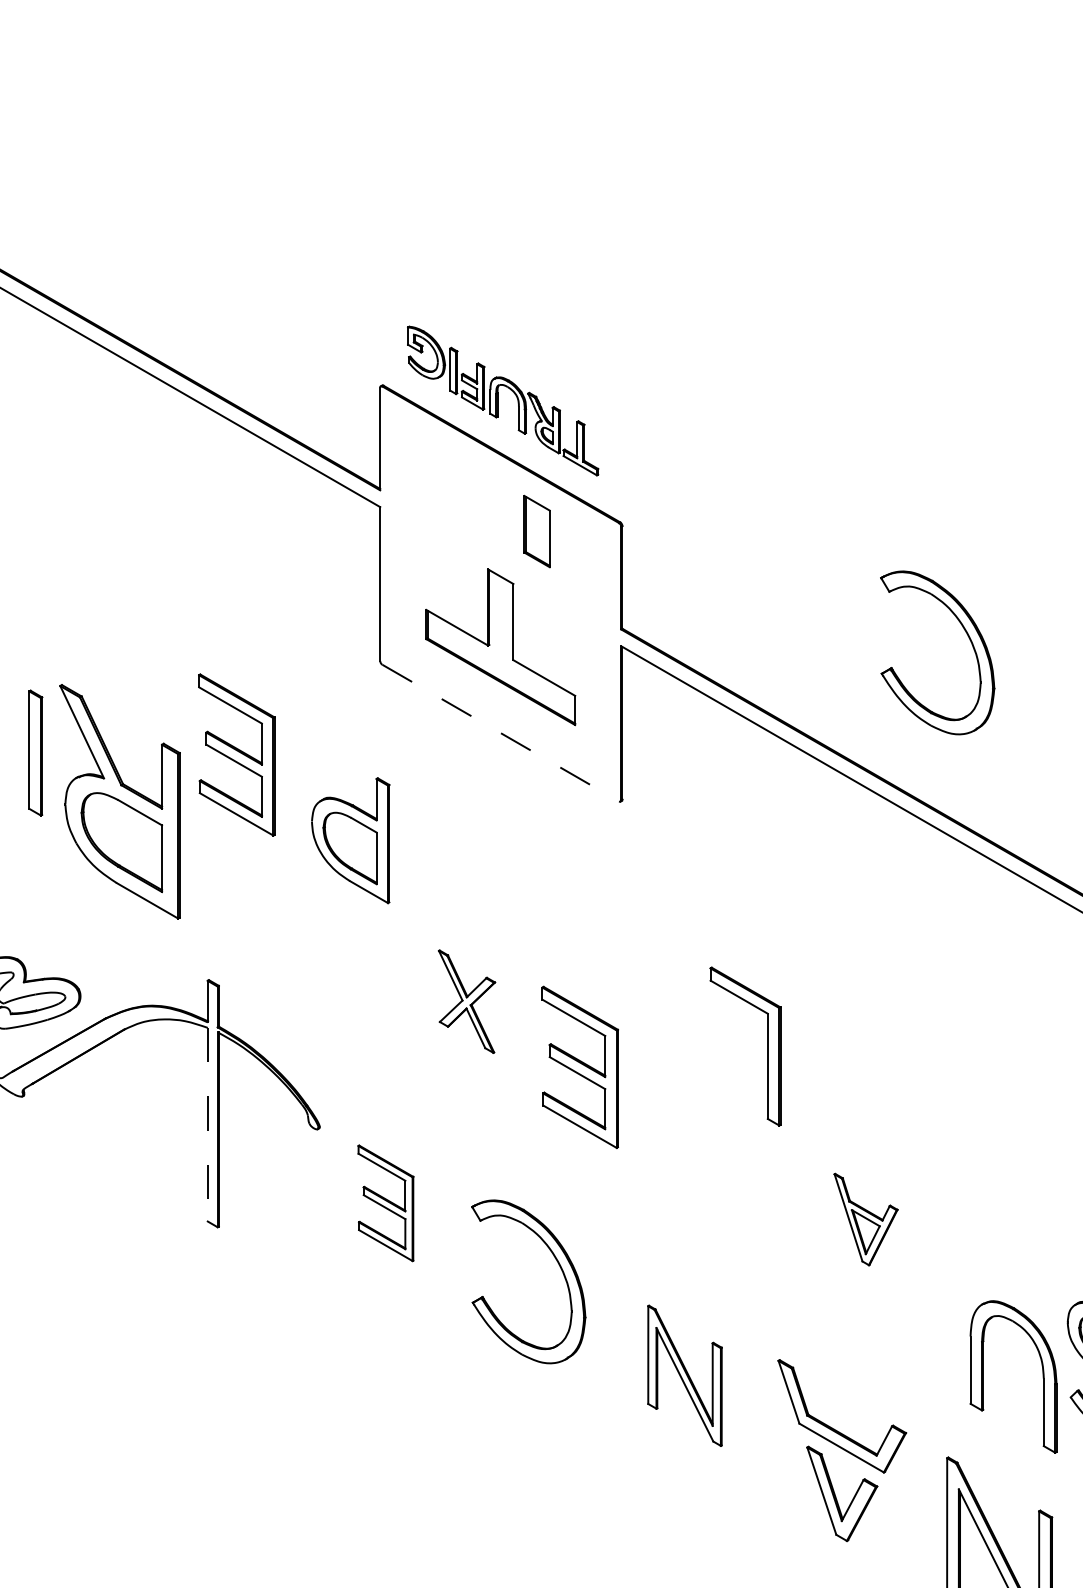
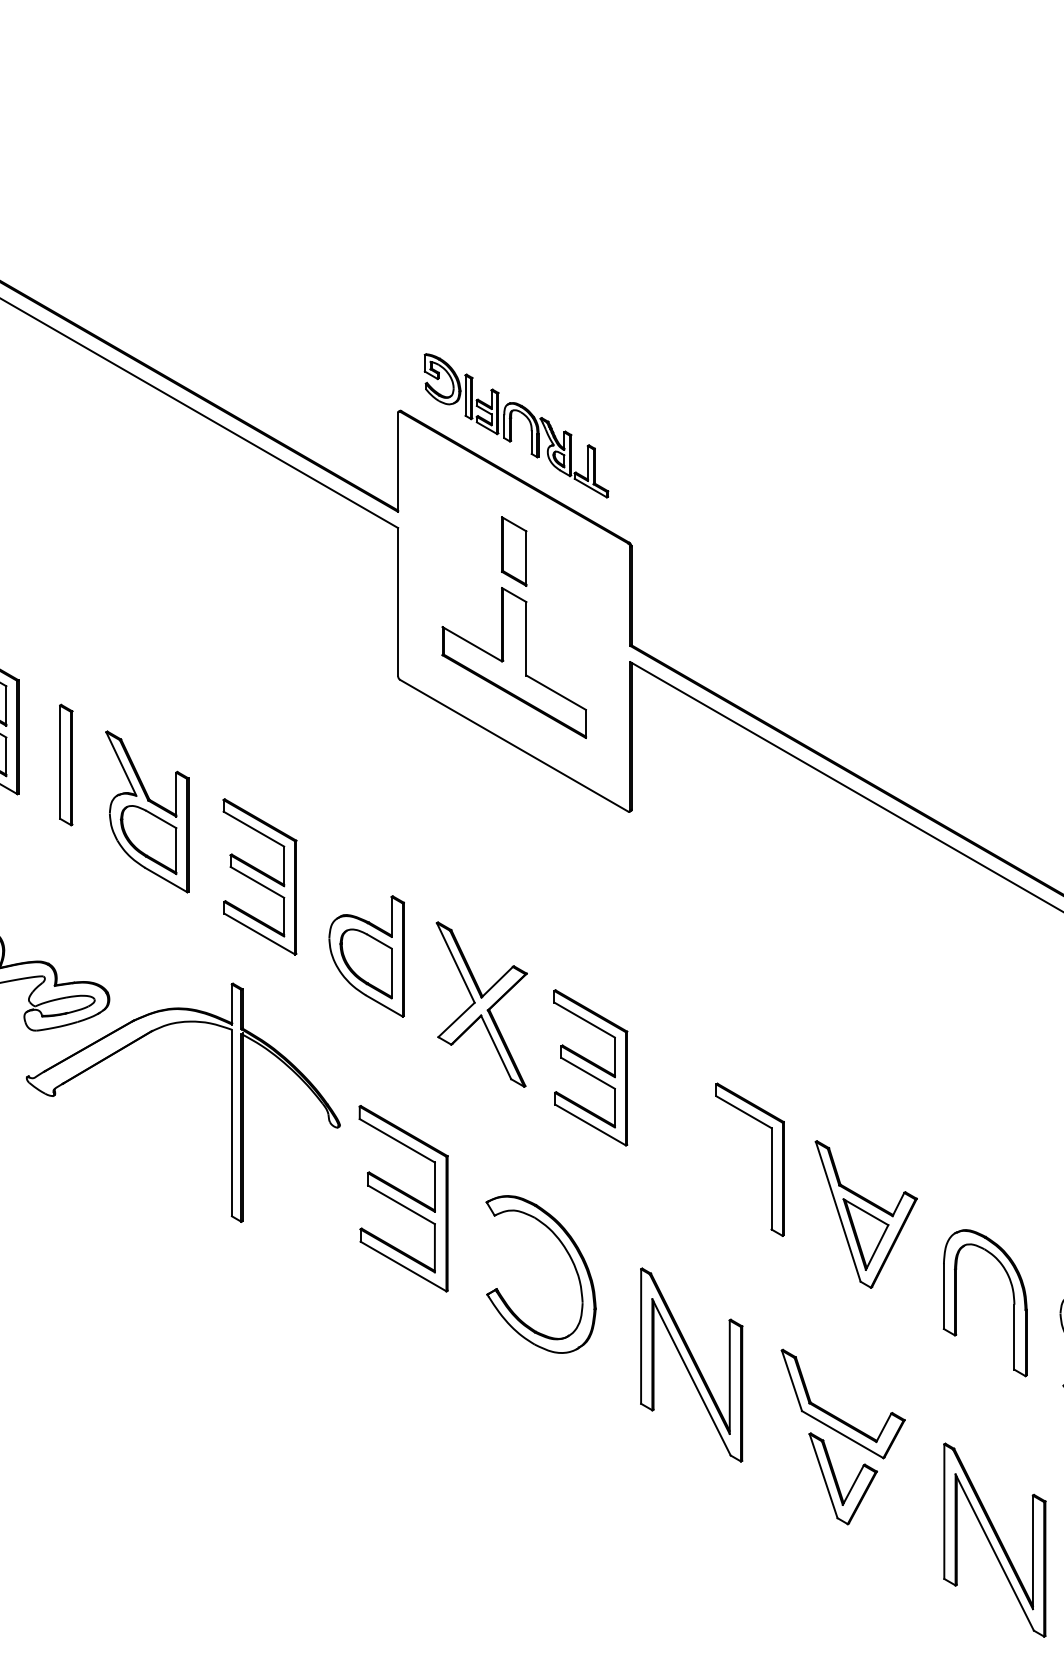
part: (537, 531) -> (514, 551), moved
part: (968, 637) -> (964, 653), removed
line: (501, 732) -> (514, 745), dashed -> solid
part: (236, 754) -> (259, 876), moved
part: (120, 801) -> (147, 811), size x0.71
part: (350, 840) -> (366, 956), moved
part: (466, 1001) -> (481, 1004), size x1.67
part: (767, 1046) -> (771, 1159), moved
line: (207, 1125) -> (231, 1123), dashed -> solid
part: (385, 1203) -> (403, 1198), size x1.67
part: (865, 1219) -> (865, 1214), size x1.67
part: (684, 1375) -> (691, 1364), size x1.43
part: (983, 1377) -> (956, 1303), moved

